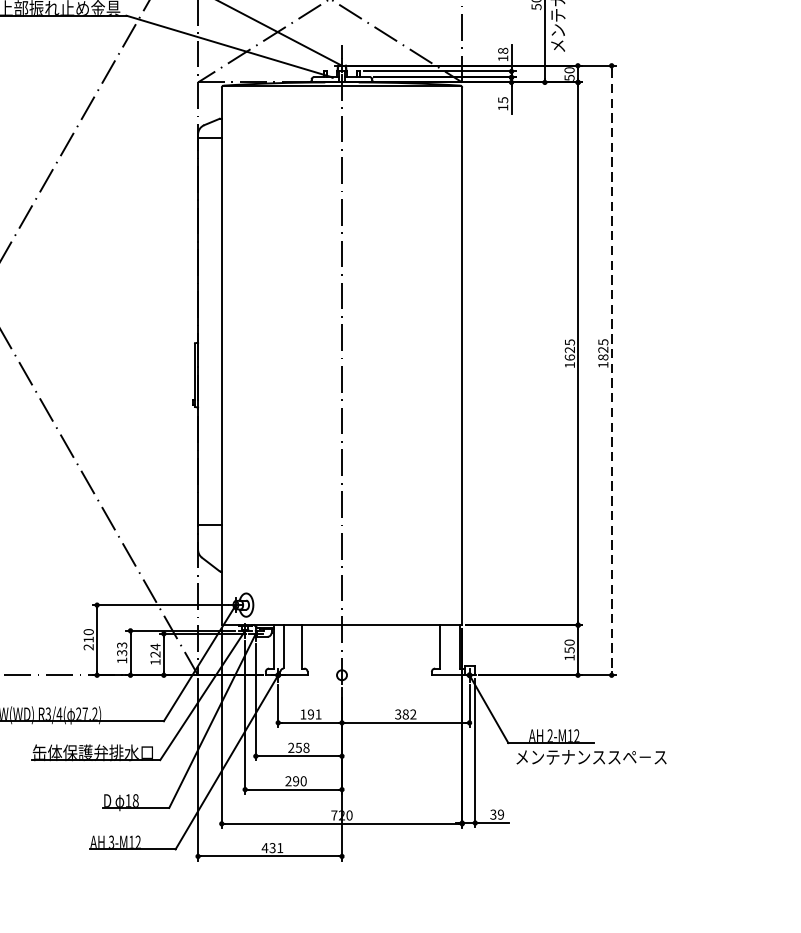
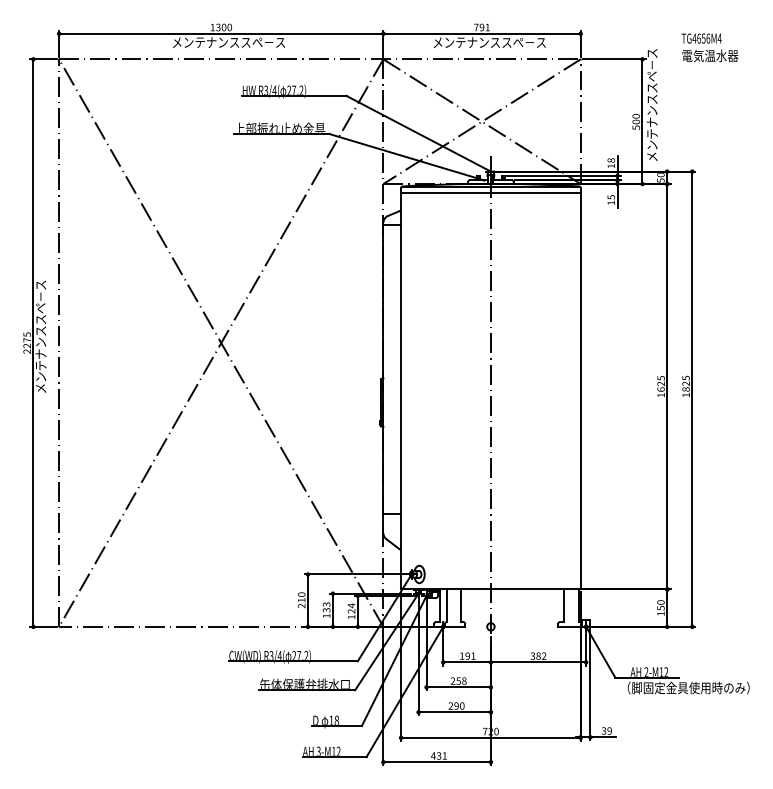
line: (341, 93) -> (490, 192), added
line: (611, 370) -> (692, 399), dashed -> solid
text: (602, 756) -> (685, 687), メンテナンススペ－ス -> （脚固定金具使用時のみ）

